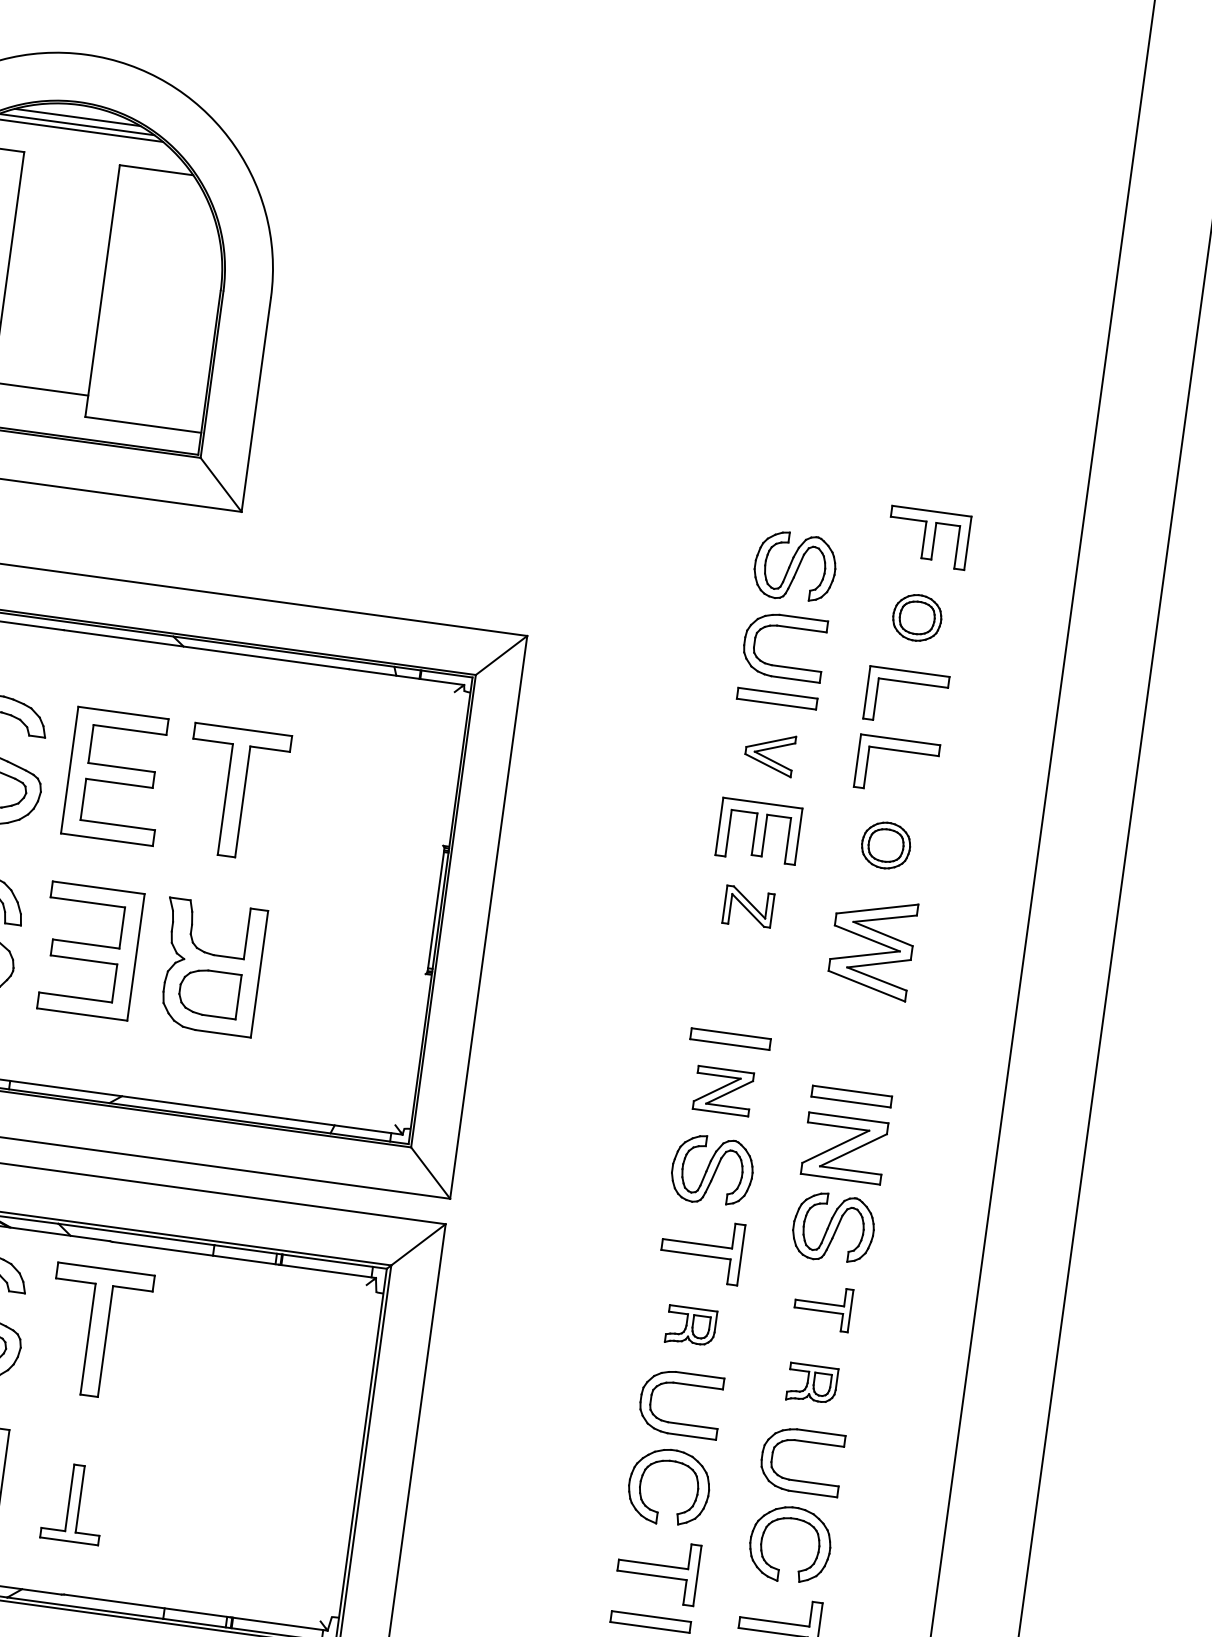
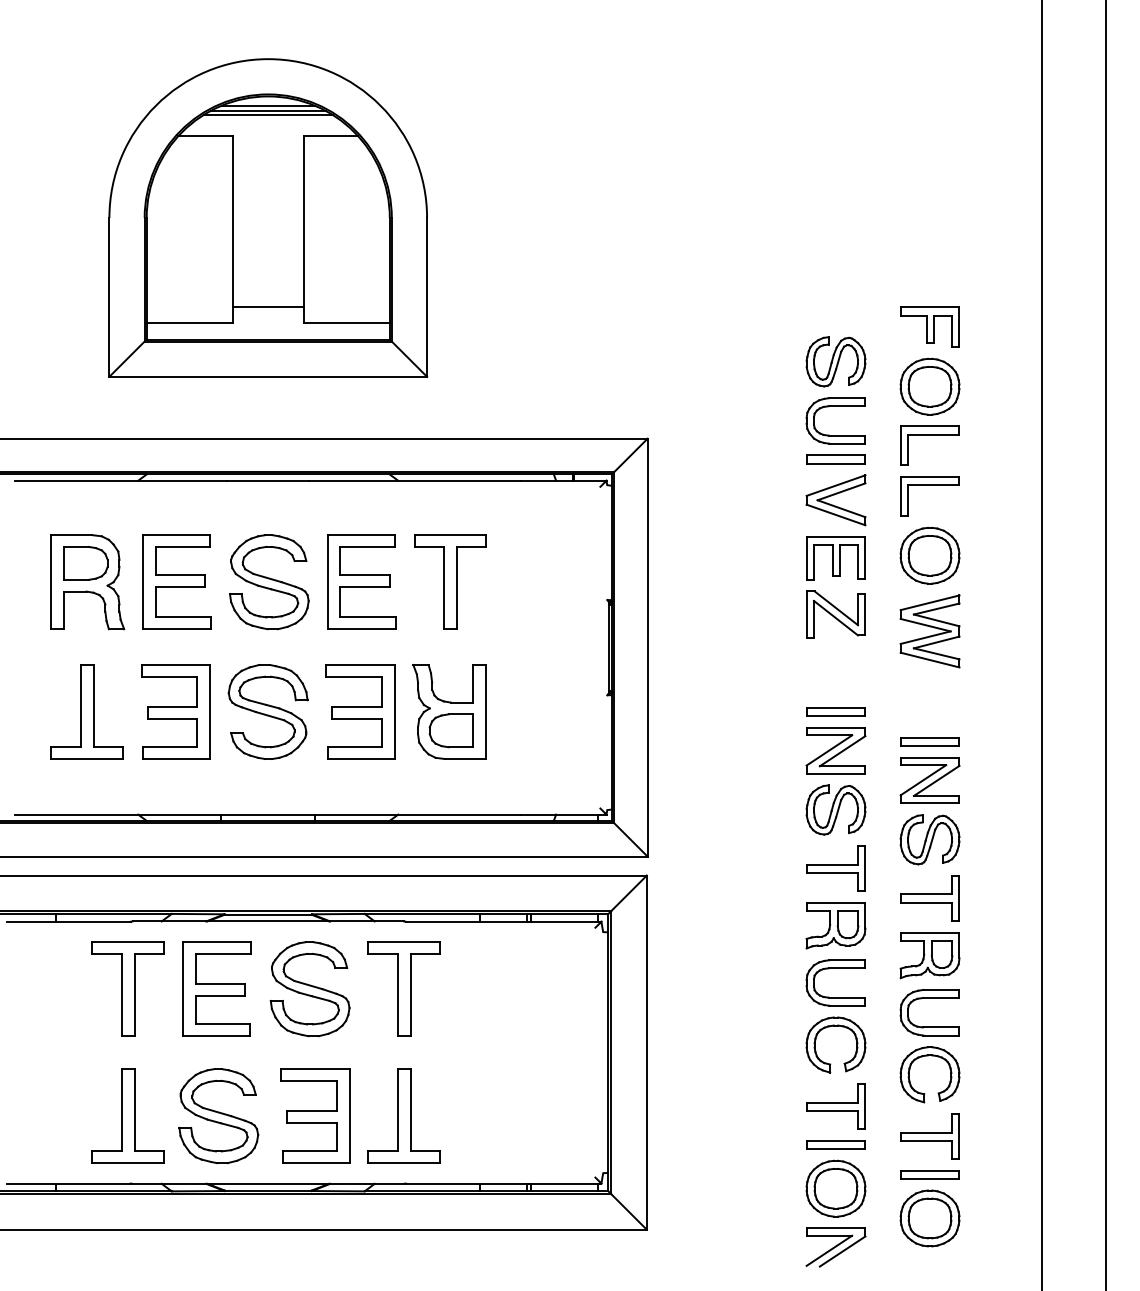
part: (916, 617) -> (929, 386), size x1.67
part: (768, 753) -> (835, 500), size x1.67
part: (885, 845) -> (929, 555), size x1.67
part: (747, 907) -> (835, 614), size x1.67
part: (722, 1090) -> (835, 750), size x1.43
part: (822, 1307) -> (929, 898), size x1.43
part: (690, 1326) -> (835, 925), size x1.67
part: (811, 1384) -> (929, 955), size x1.67
part: (73, 1502) -> (403, 1115), size x1.67

